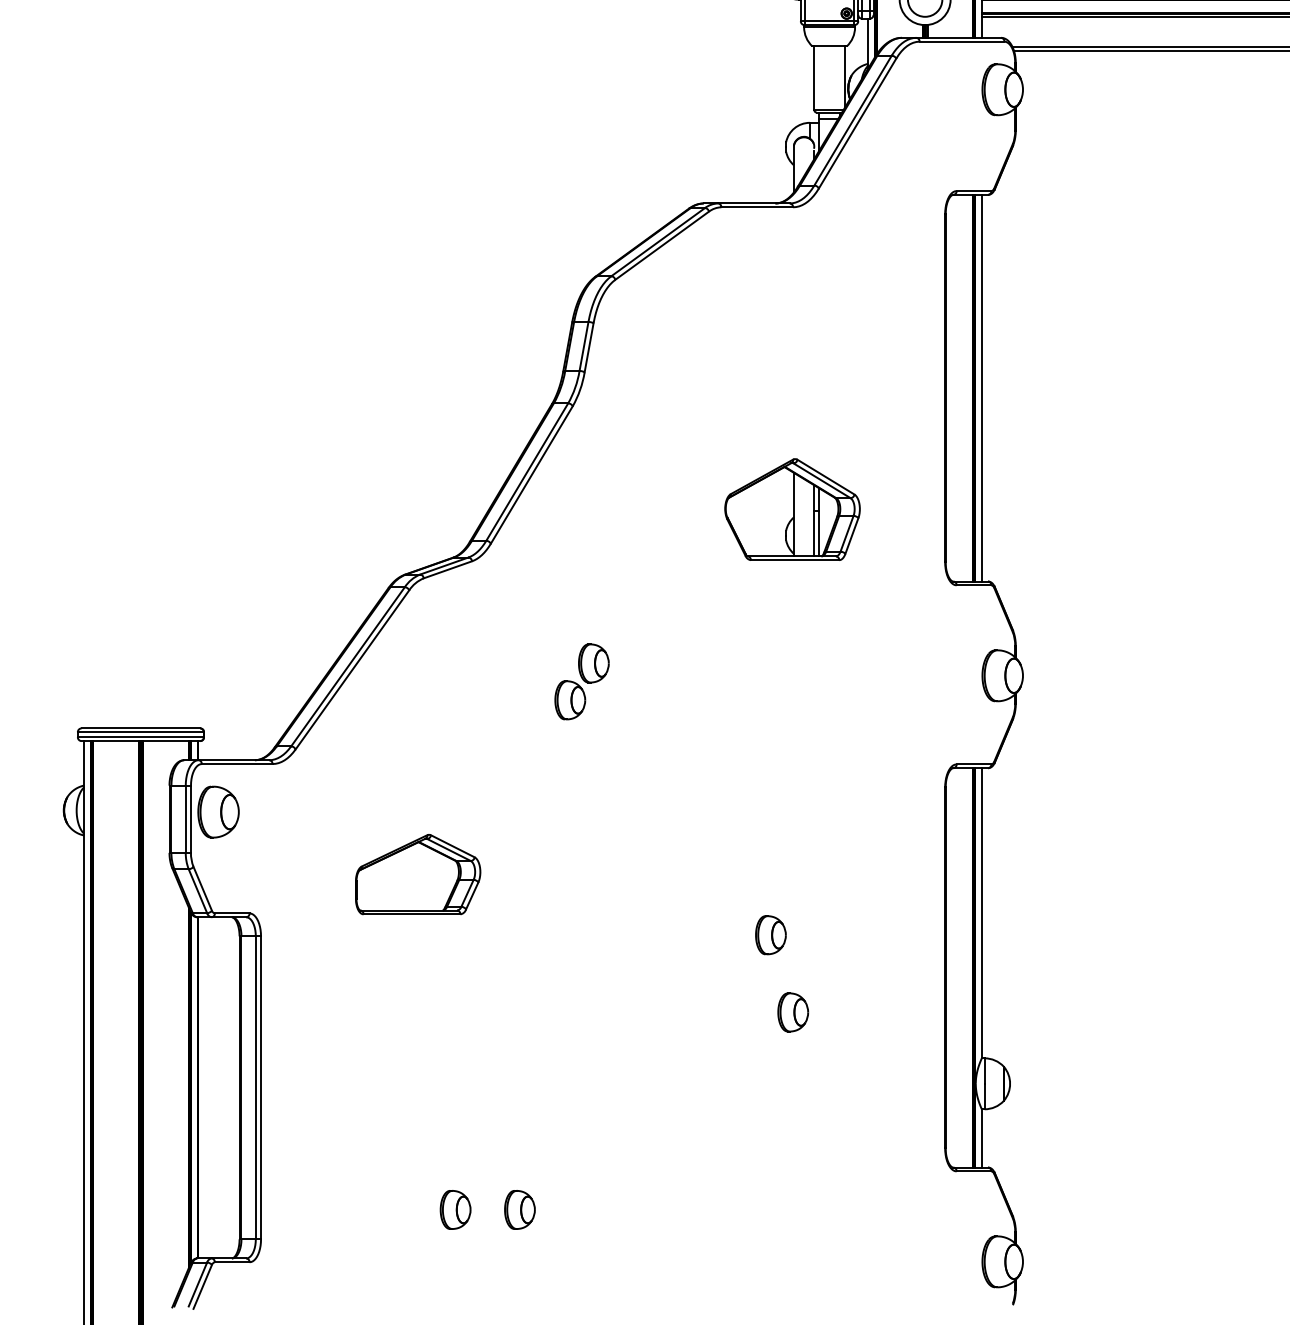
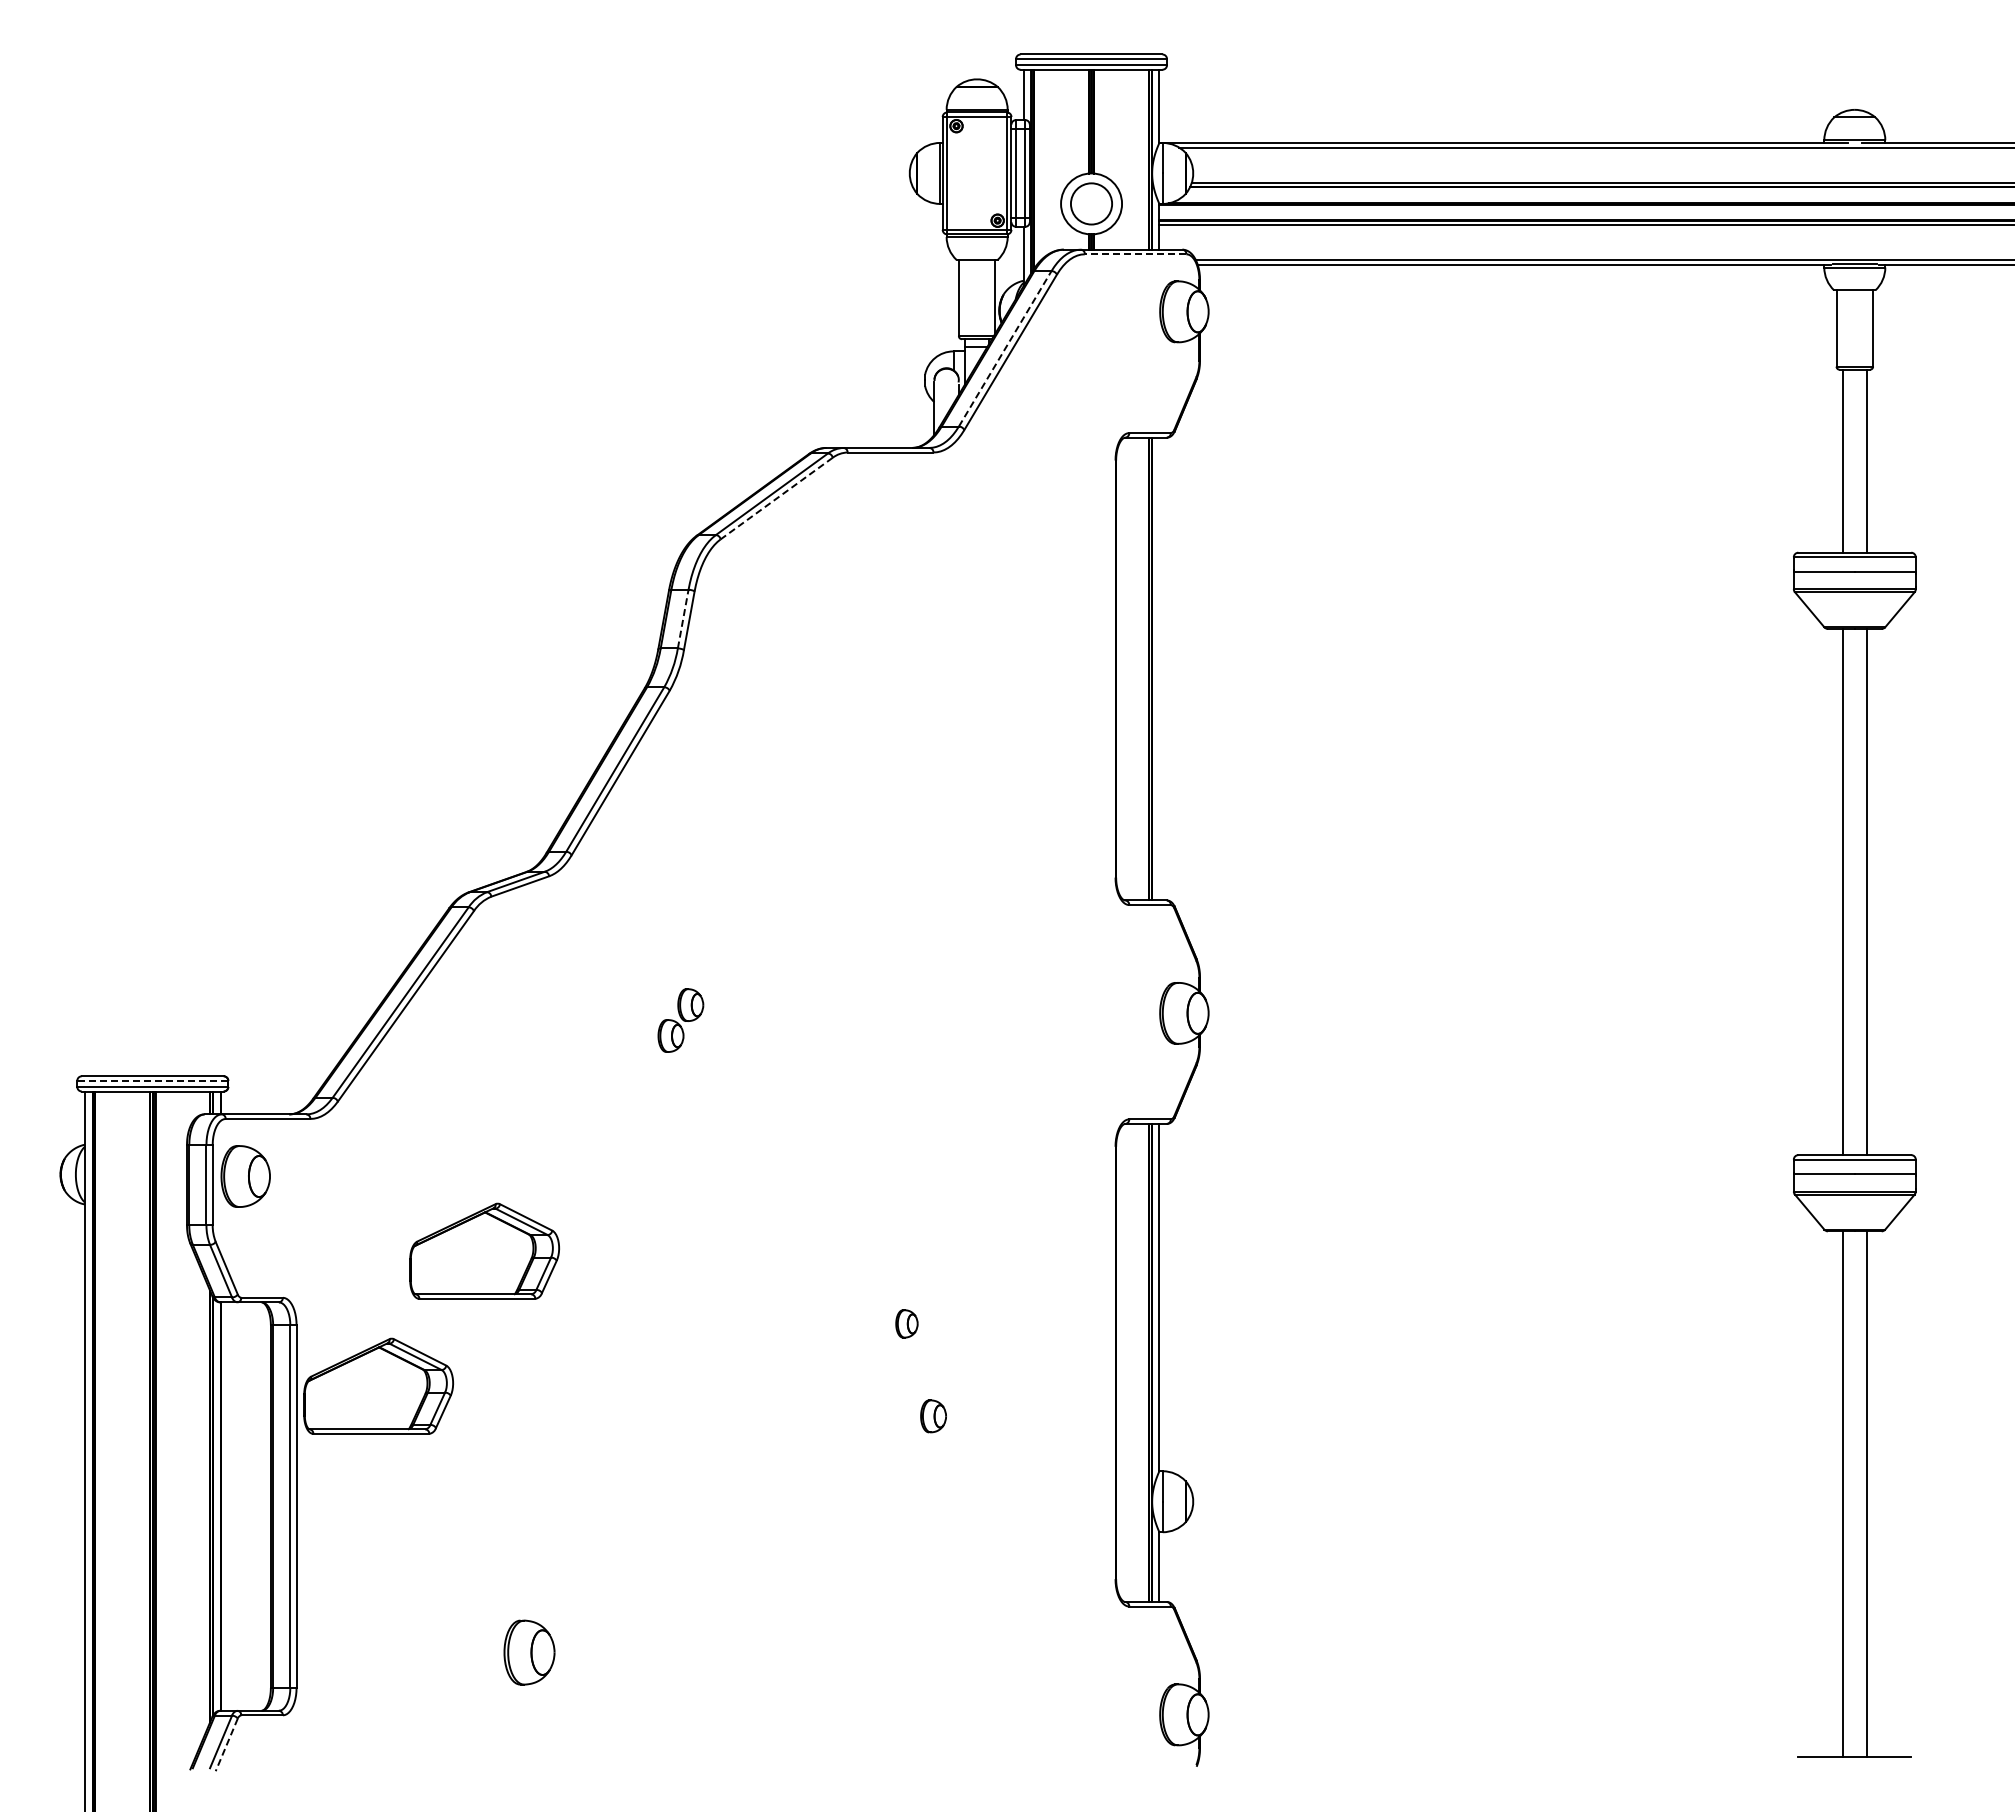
line: (961, 41) -> (1135, 254), solid -> dashed
line: (853, 120) -> (1005, 348), solid -> dashed
line: (661, 245) -> (776, 498), solid -> dashed
line: (584, 346) -> (683, 619), solid -> dashed
line: (981, 387) -> (1159, 668), removed
part: (792, 509) -> (932, 814), removed
part: (581, 681) -> (680, 1020), size x0.7
line: (140, 731) -> (152, 1080), solid -> dashed
part: (770, 934) -> (906, 1323), size x0.6
part: (329, 986) -> (378, 1385), added
part: (793, 1012) -> (933, 1416), size x0.7
part: (455, 1209) -> (529, 1652), size x1.4
part: (519, 1209) -> (606, 1652), removed
line: (202, 1286) -> (226, 1744), solid -> dashed

